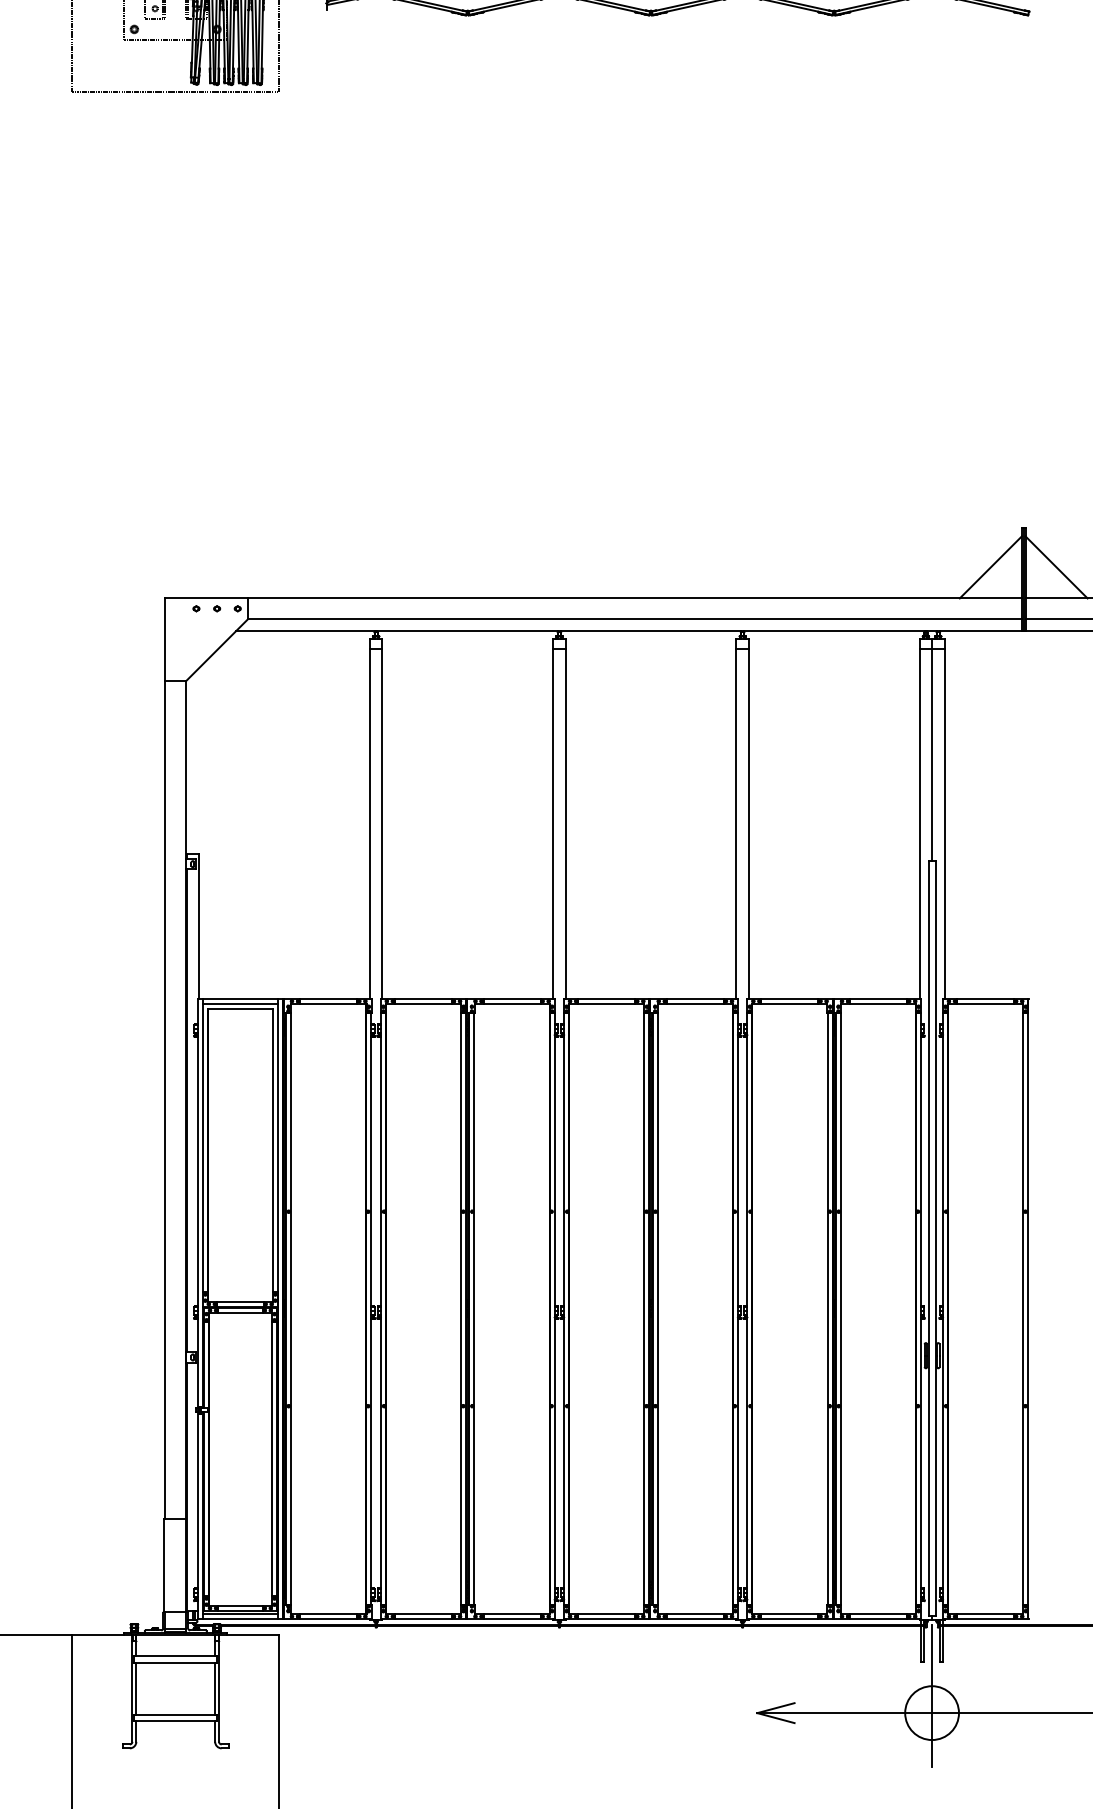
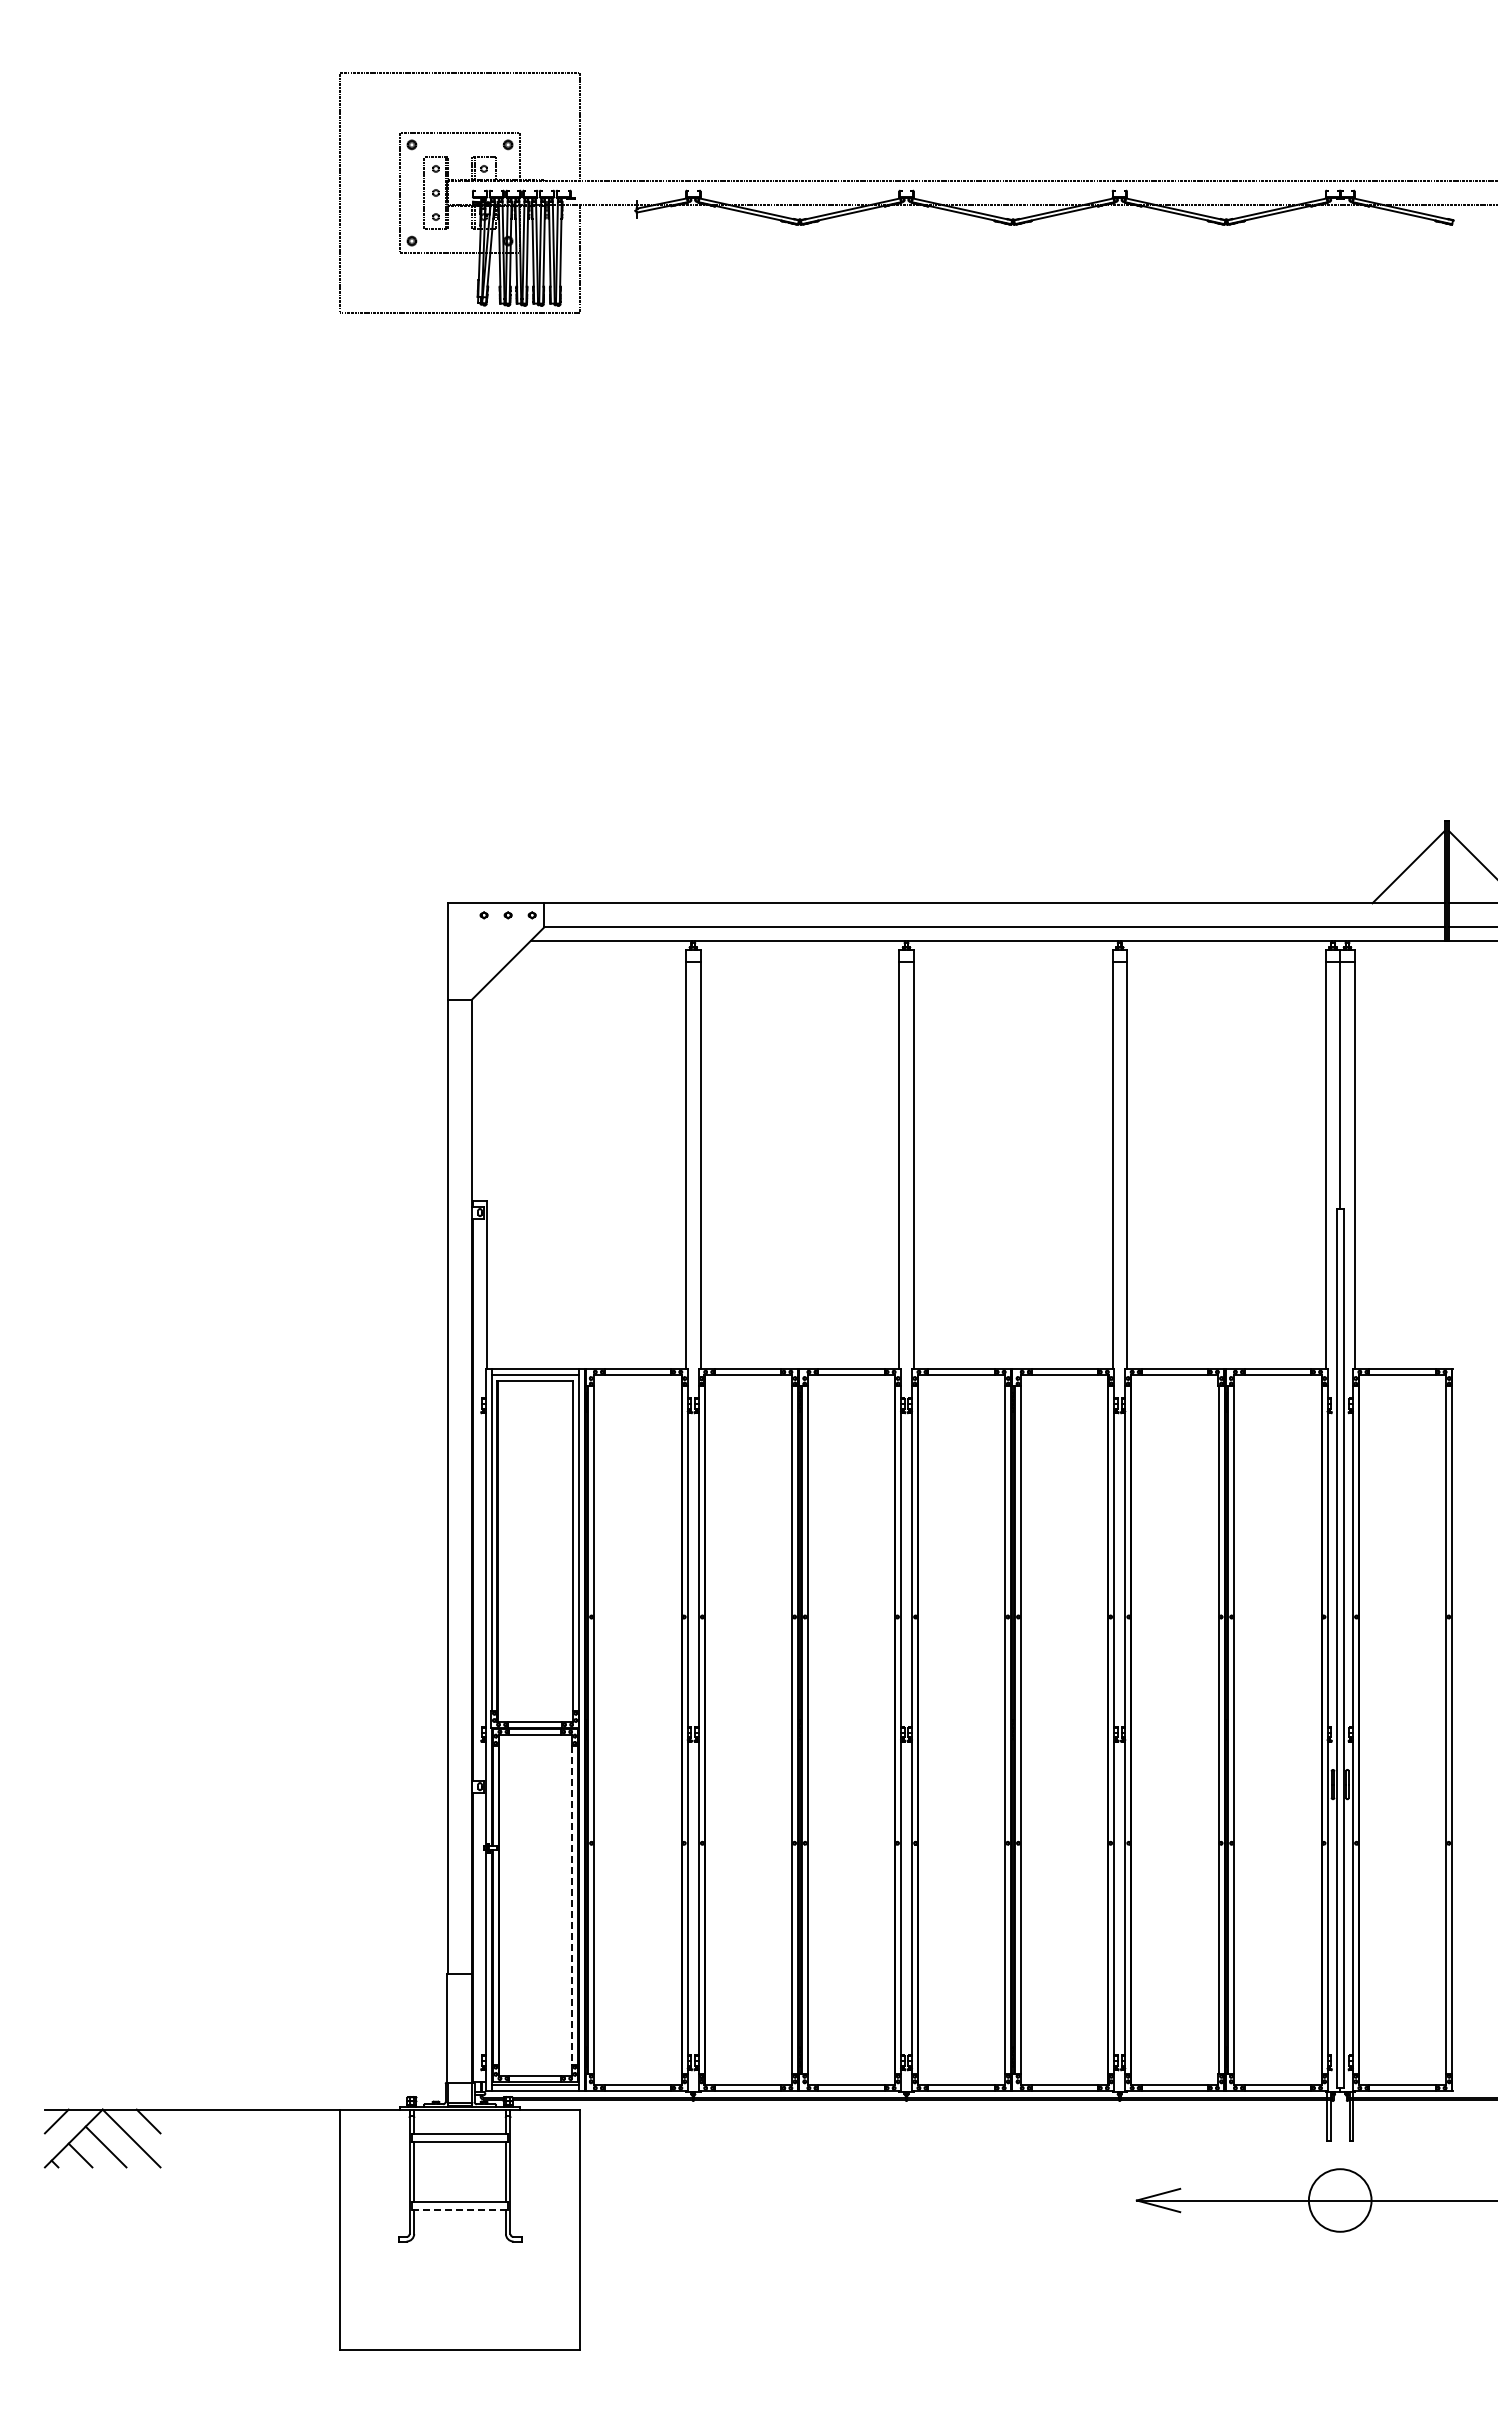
line: (271, 1459) -> (571, 1905), solid -> dashed
line: (932, 1695) -> (1340, 2180), removed
line: (176, 1720) -> (460, 2209), solid -> dashed

